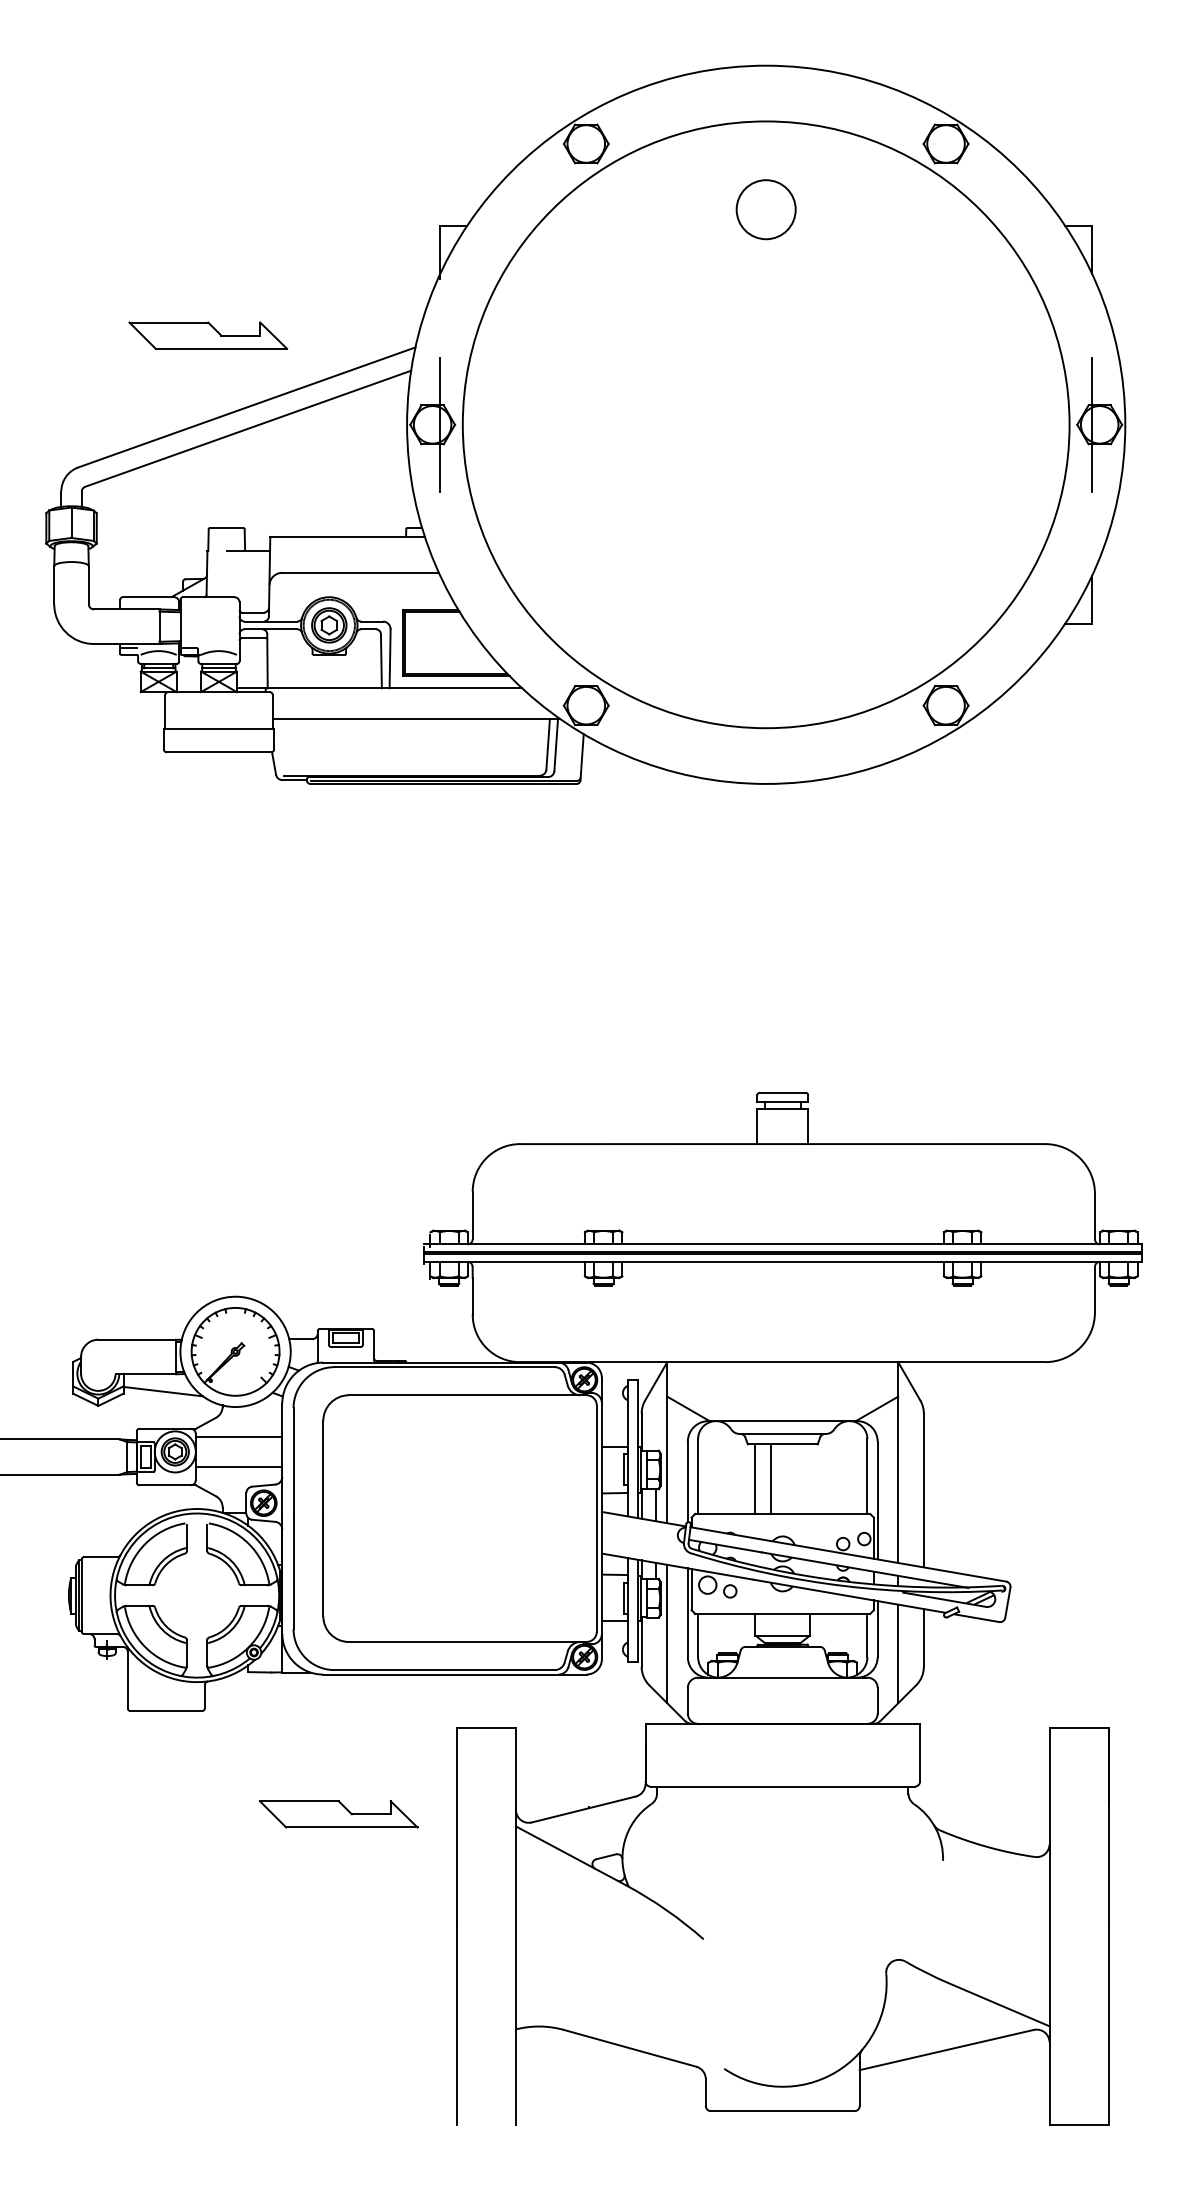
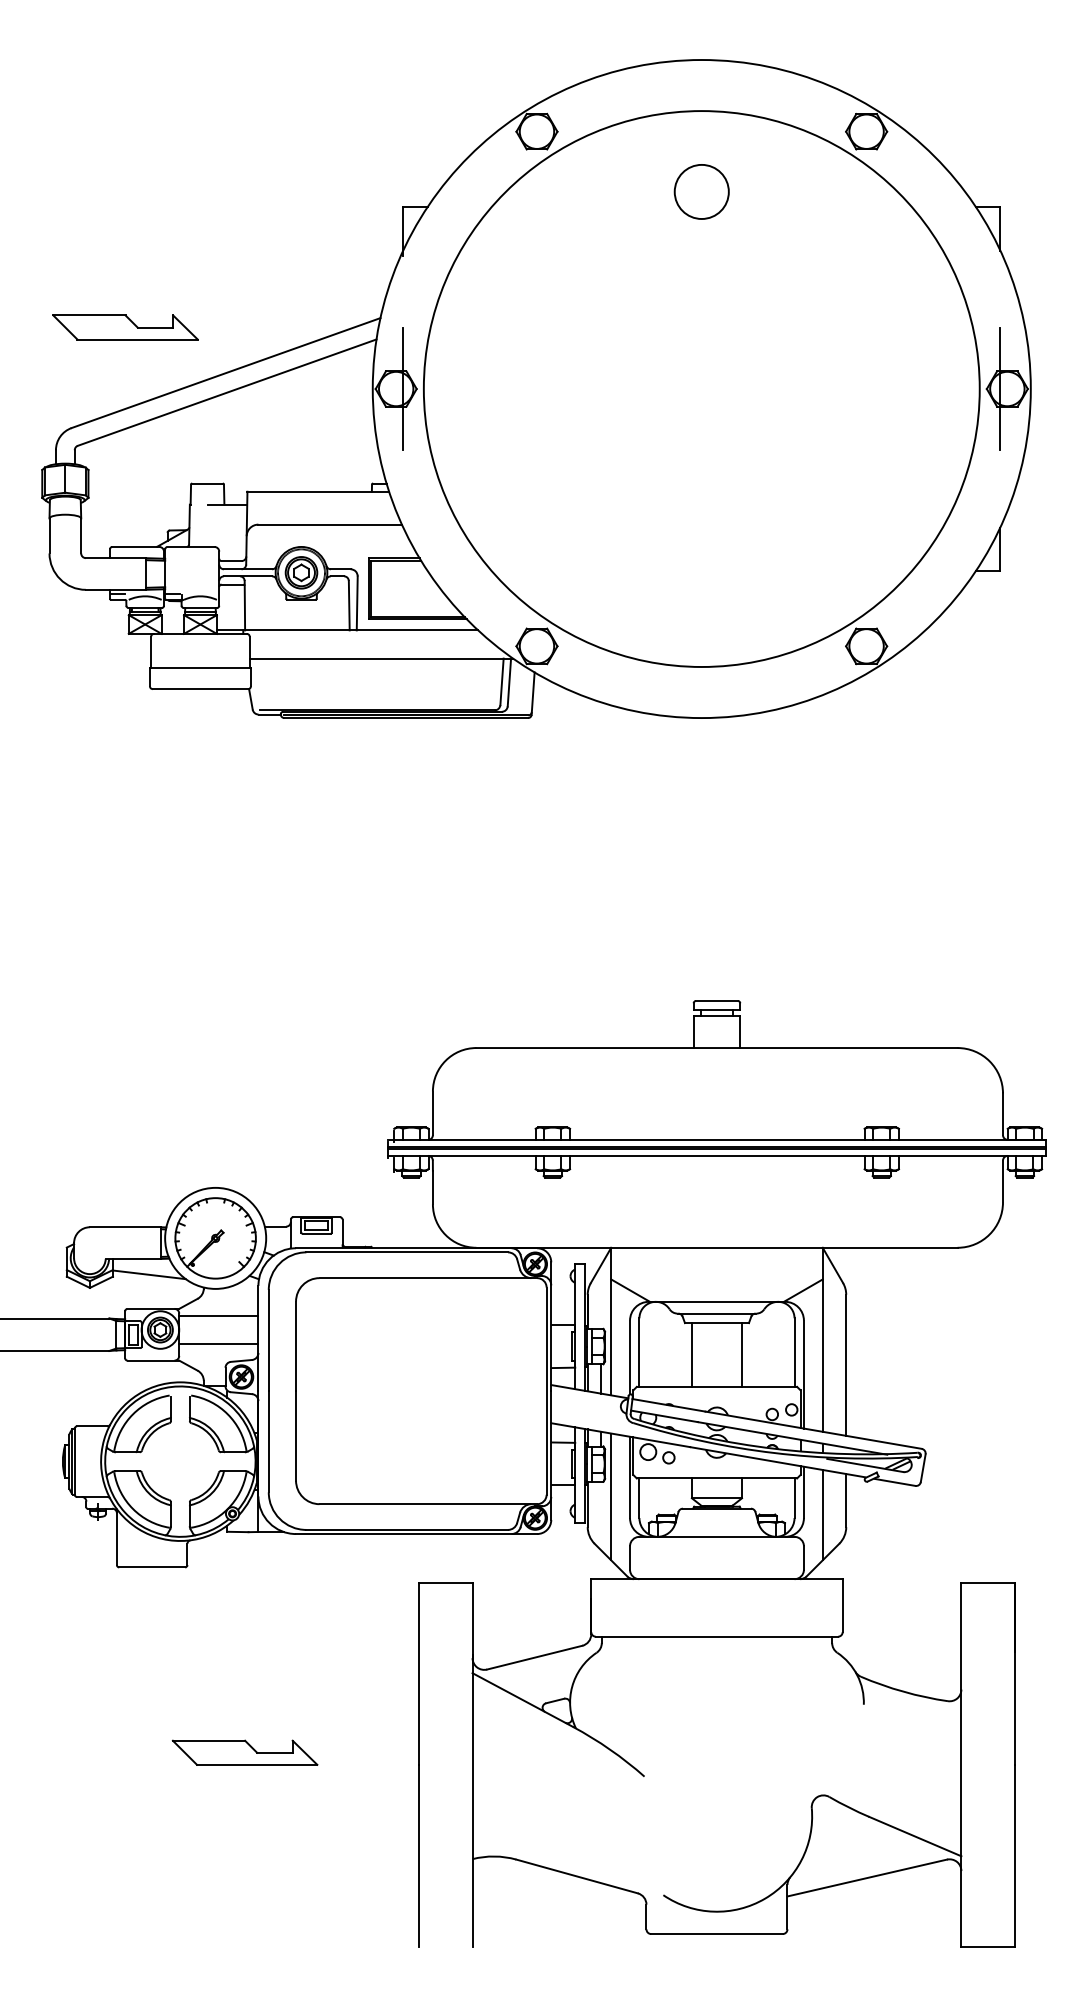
part: (208, 335) -> (125, 327), moved
line: (771, 1478) -> (742, 1354), moved
part: (338, 1814) -> (244, 1752), moved

